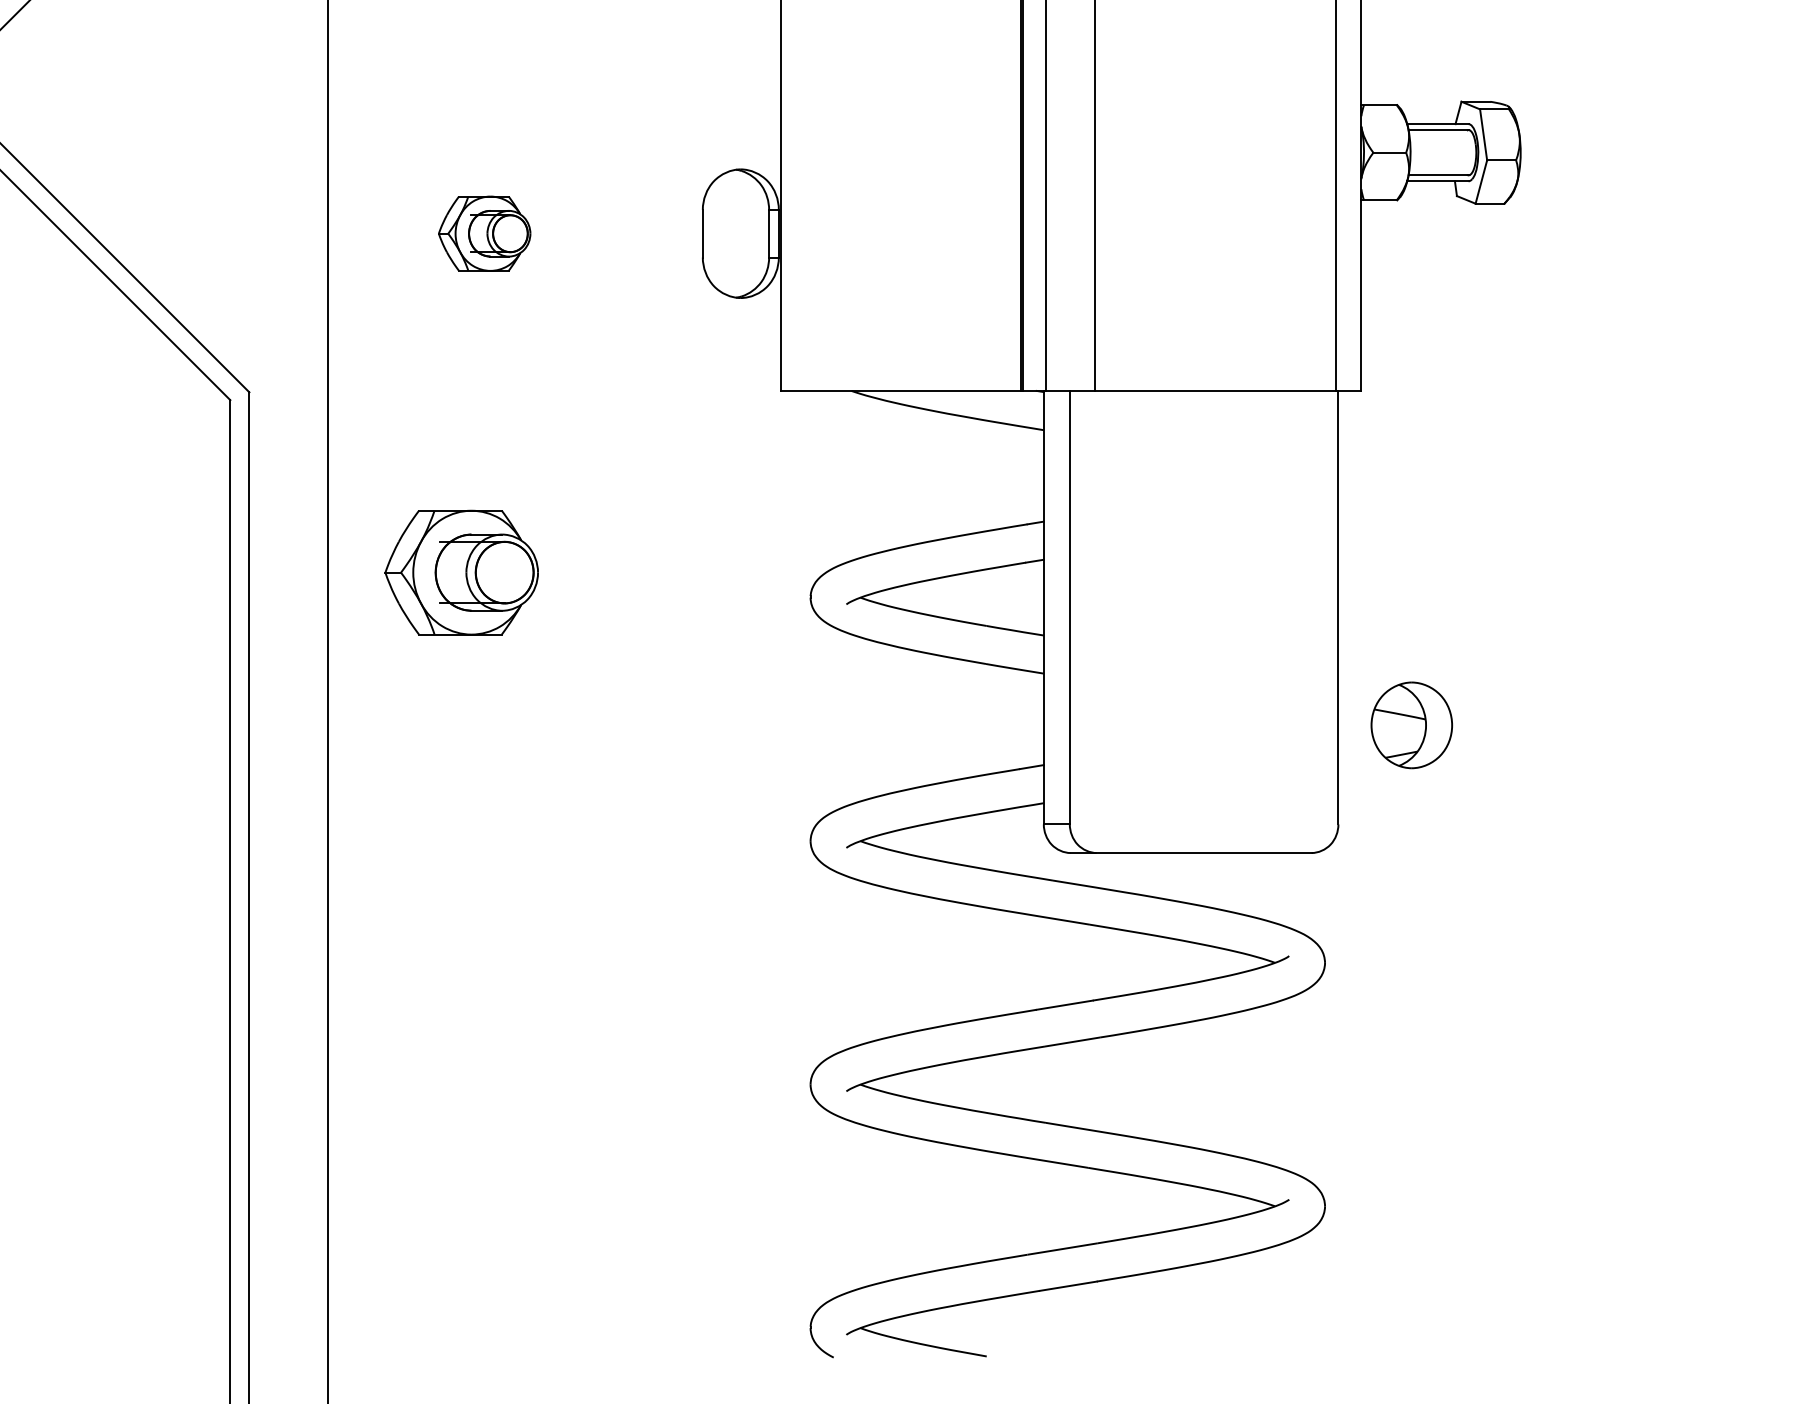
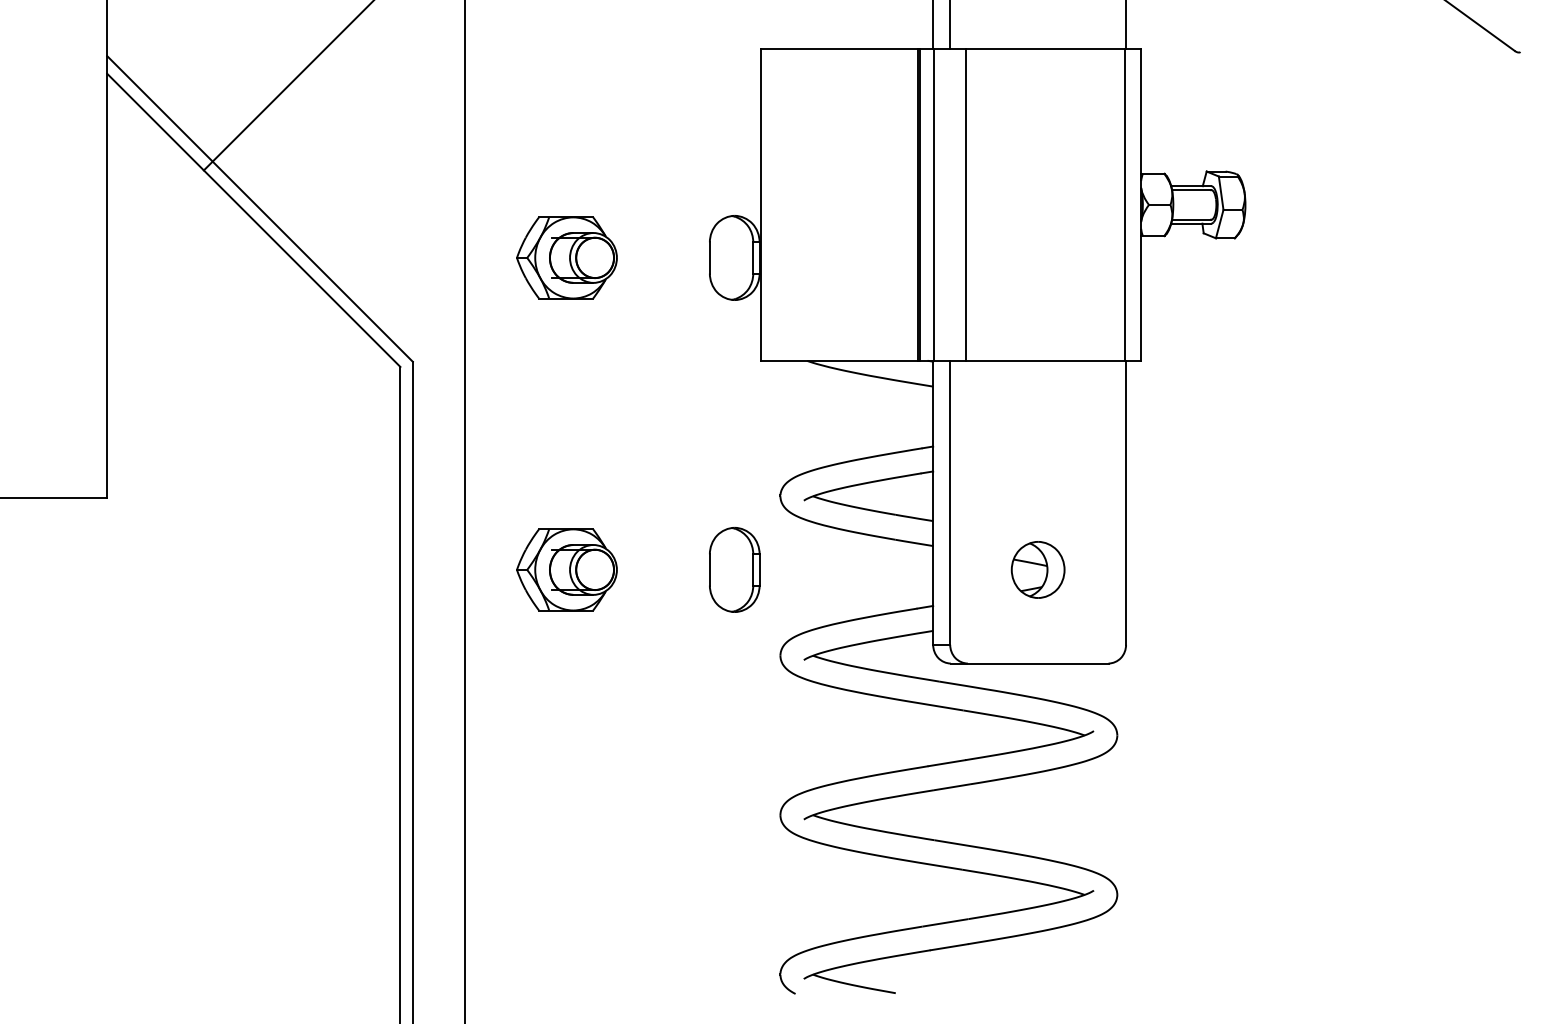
part: (483, 233) -> (566, 257), size x1.67
part: (461, 572) -> (566, 569), moved
part: (740, 709) -> (734, 569), added
part: (1410, 724) -> (1037, 569), moved

